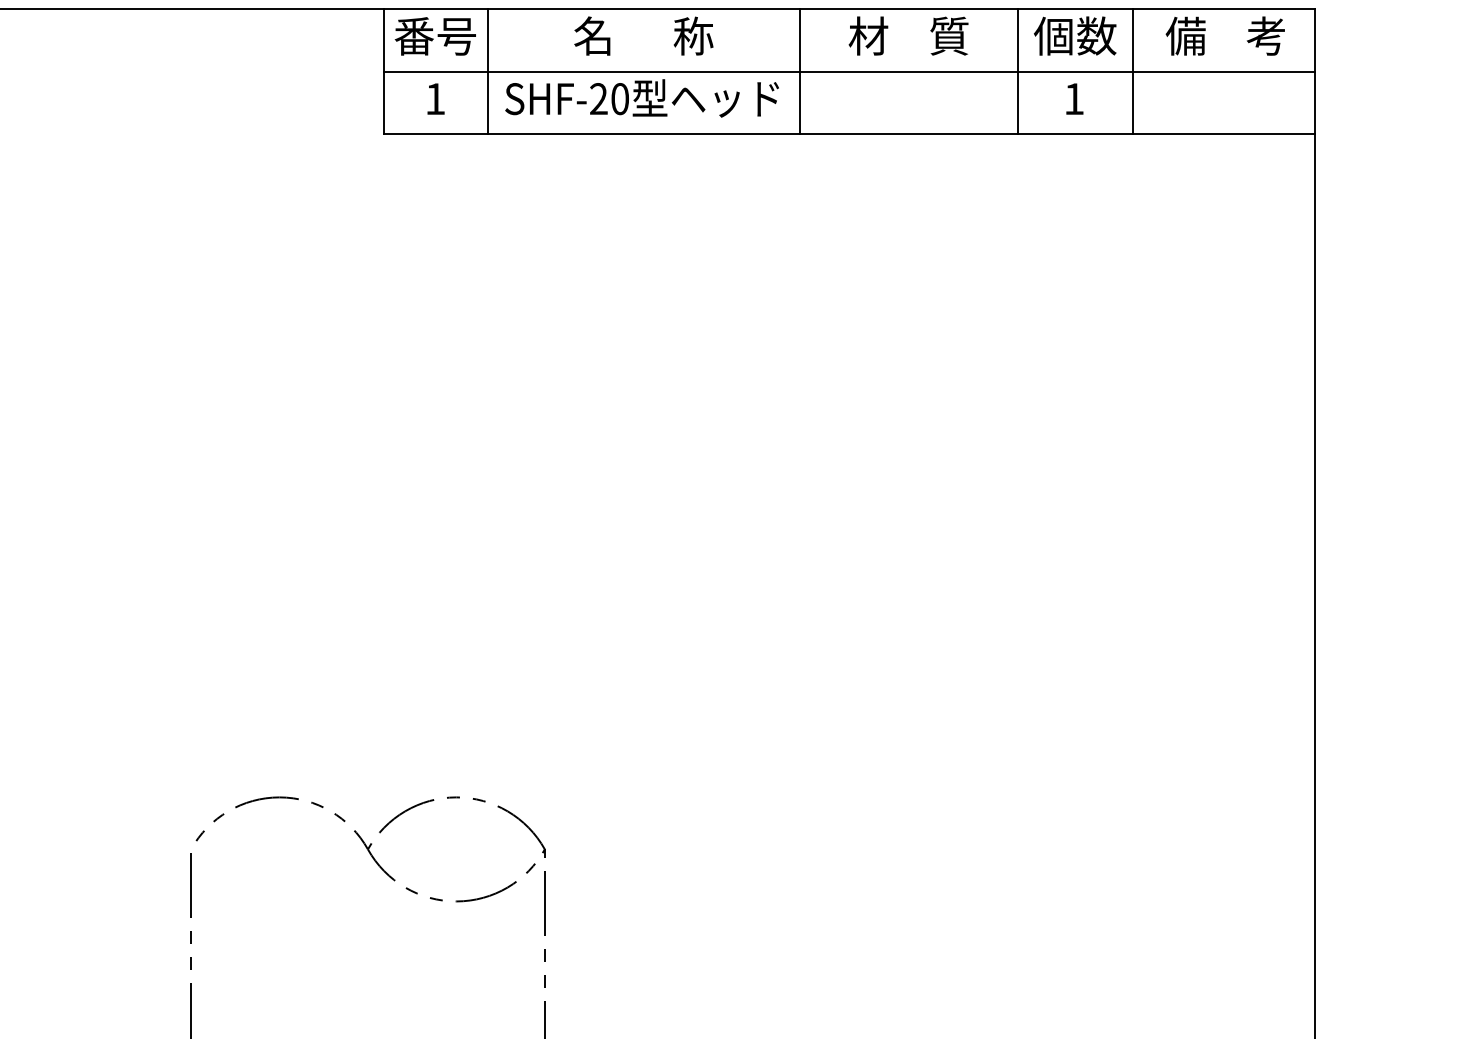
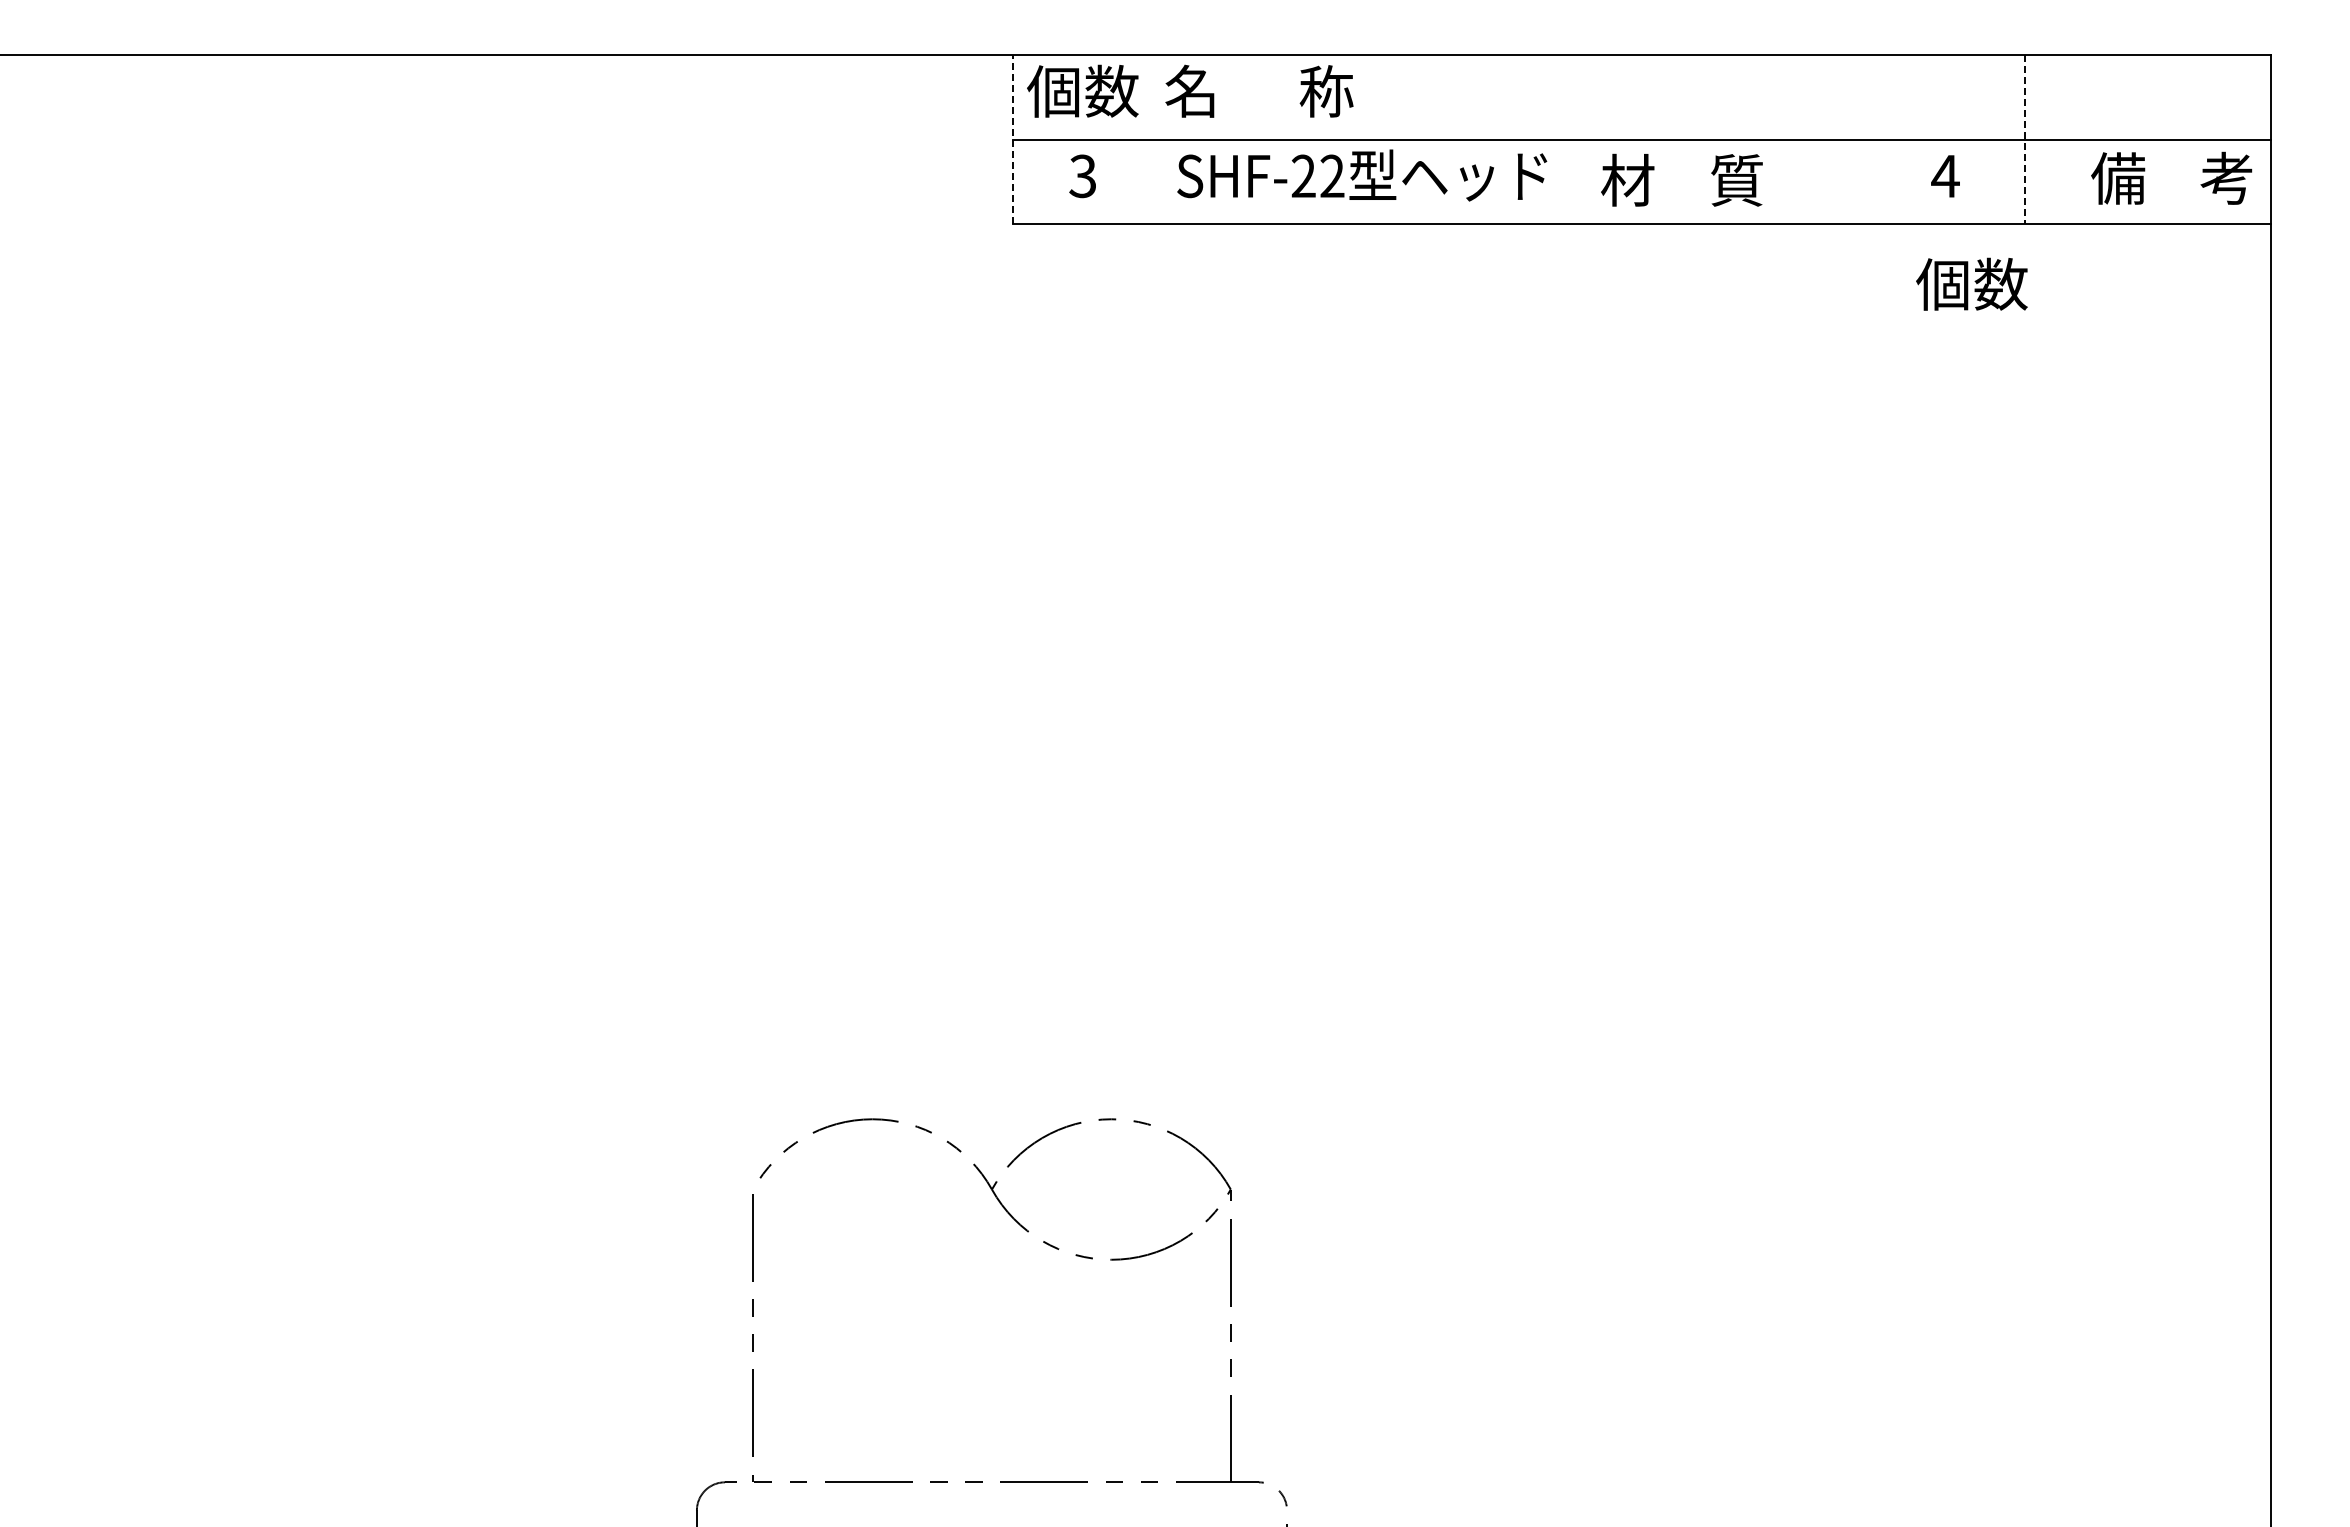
text: (435, 35) -> (1082, 90), 番号 -> 個数
text: (643, 35) -> (1259, 90), moved
text: (908, 35) -> (1681, 179), moved
text: (1074, 35) -> (1971, 283), moved
text: (1225, 35) -> (2171, 177), moved
line: (383, 71) -> (1013, 139), solid -> dashed
line: (487, 71) -> (1153, 139), removed
line: (800, 71) -> (1575, 139), removed
line: (1018, 71) -> (1870, 139), removed
line: (1132, 72) -> (2024, 140), solid -> dashed
text: (435, 99) -> (1082, 176), 1 -> 3
text: (620, 99) -> (1332, 176), SHF-20 -> SHF-22
text: (1074, 99) -> (1945, 176), 1 -> 4

